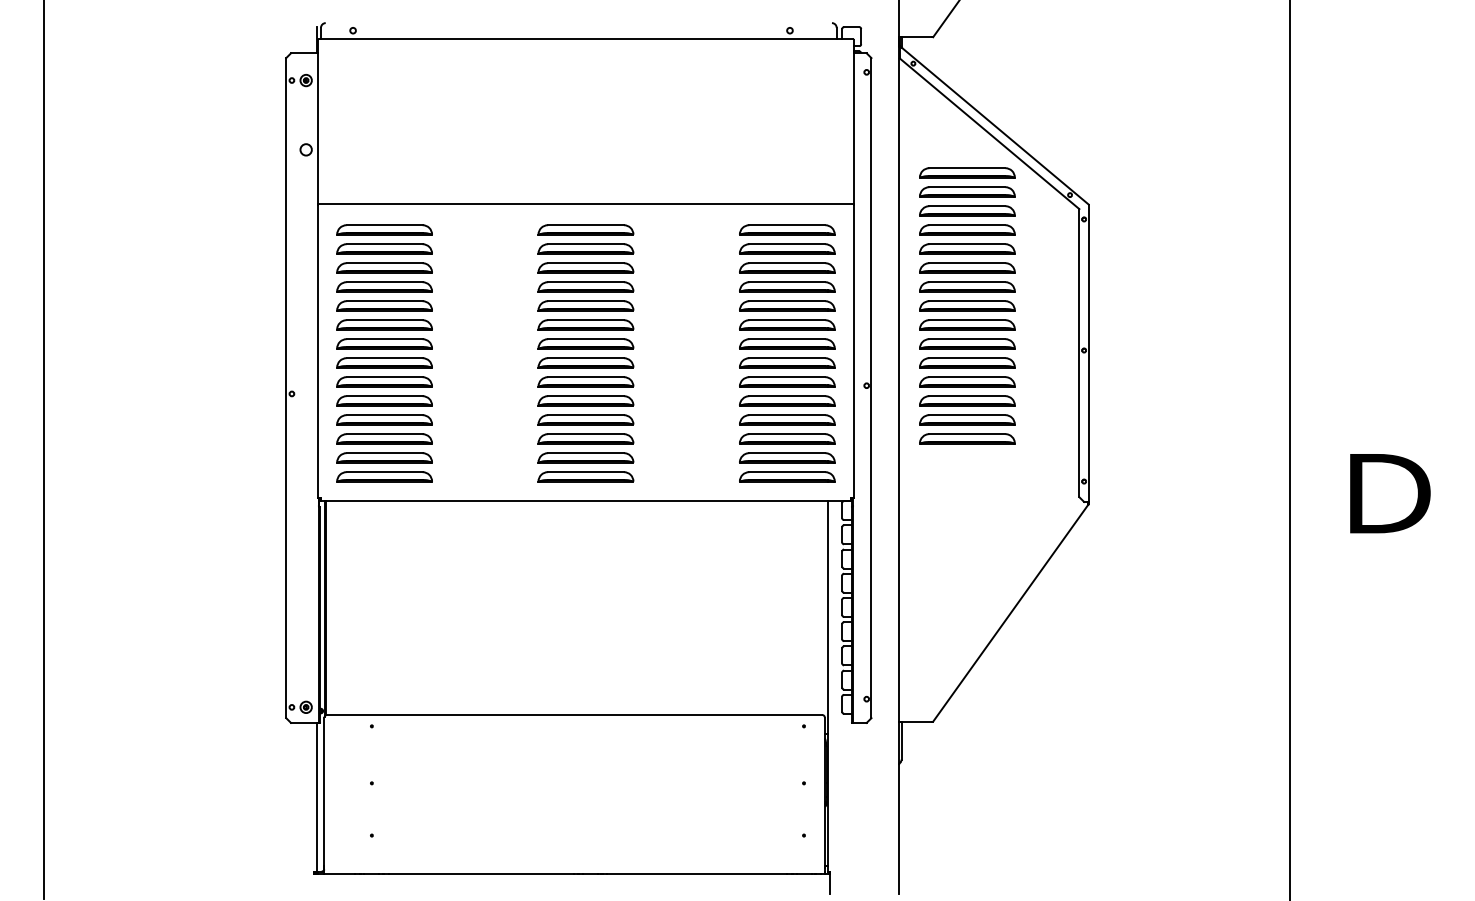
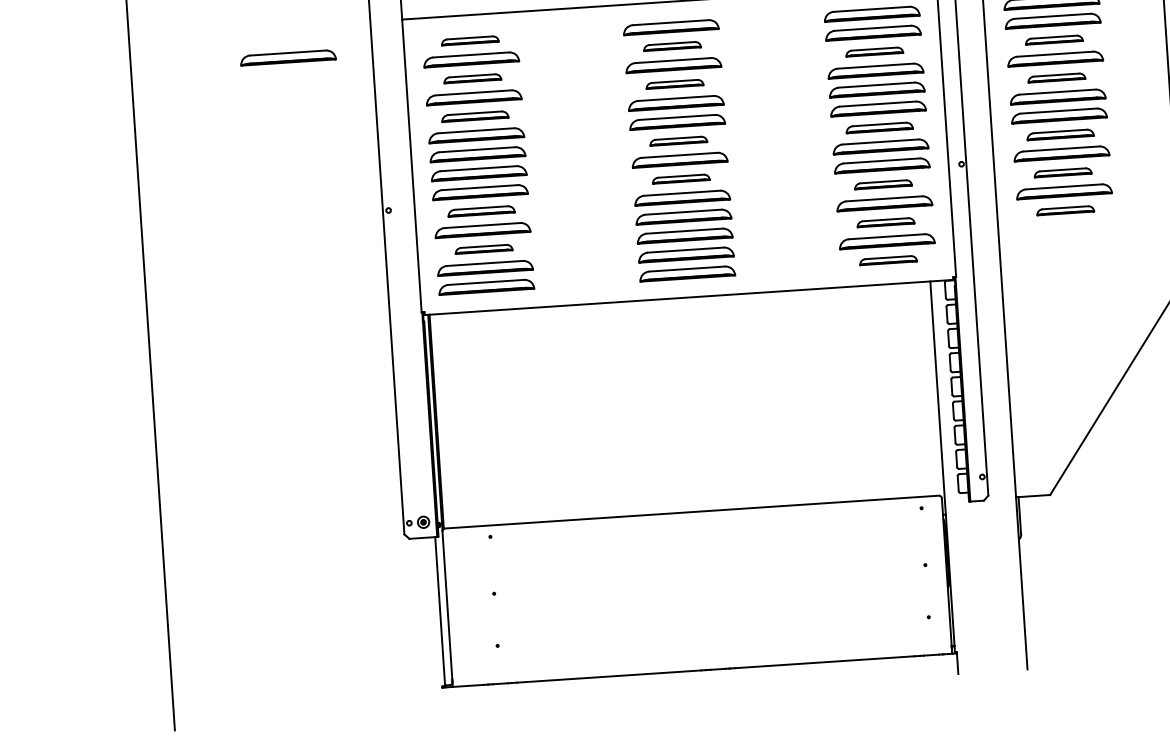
part: (384, 229) -> (470, 40), size x0.6
part: (201, 234) -> (287, 57), added
part: (585, 248) -> (671, 45), size x0.6
part: (384, 267) -> (472, 78), size x0.6
part: (787, 267) -> (874, 51), size x0.6
part: (967, 267) -> (1054, 39), size x0.6
part: (585, 286) -> (674, 83), size x0.6
part: (384, 305) -> (475, 116), size x0.7
part: (967, 305) -> (1056, 77), size x0.6
part: (585, 343) -> (678, 140), size x0.6
part: (787, 343) -> (879, 127), size x0.7
part: (967, 362) -> (1060, 134), size x0.7
part: (585, 381) -> (680, 178), size x0.6
part: (384, 400) -> (481, 210), size x0.7
part: (787, 400) -> (883, 184), size x0.6
part: (967, 400) -> (1063, 172), size x0.6
part: (384, 438) -> (483, 248), size x0.6
part: (787, 438) -> (886, 222), size x0.6
part: (967, 438) -> (1065, 210), size x0.6
part: (787, 476) -> (888, 260), size x0.6

